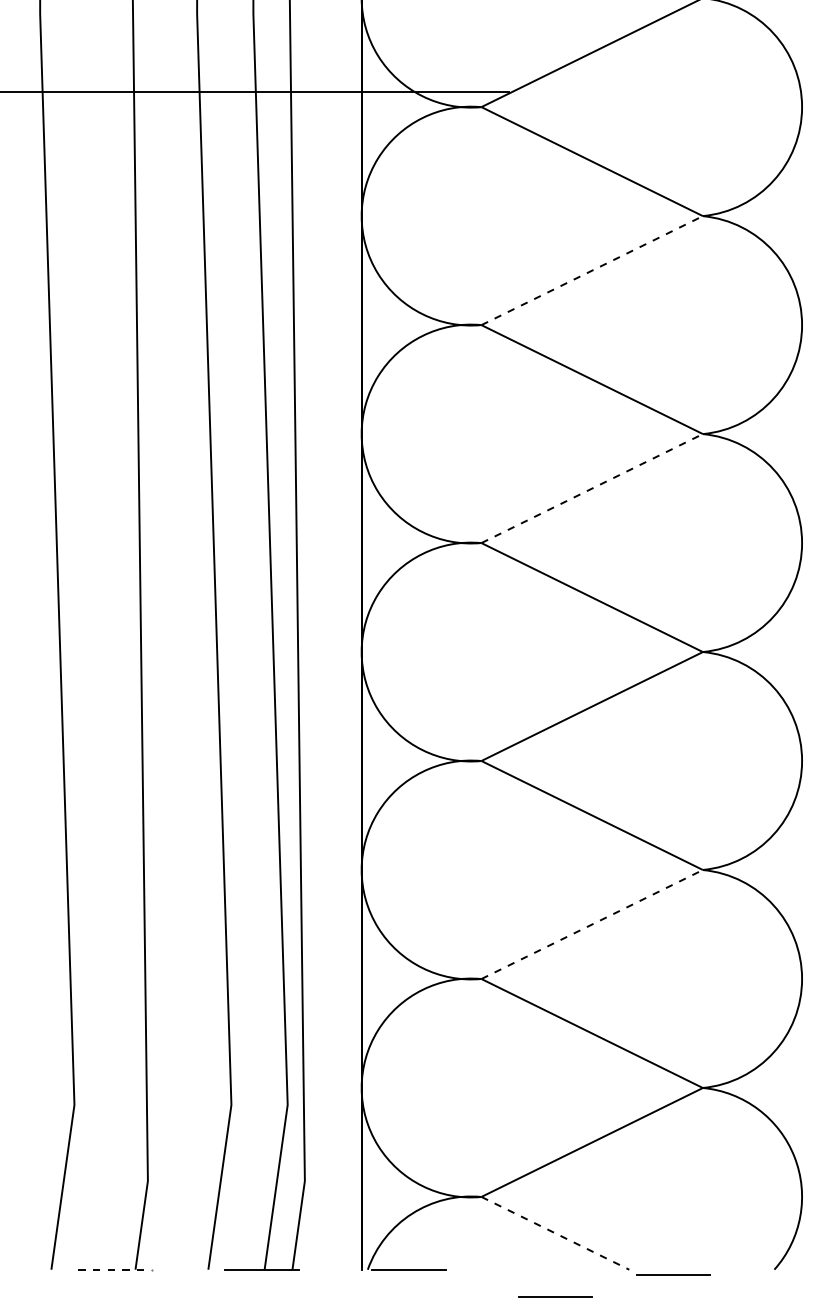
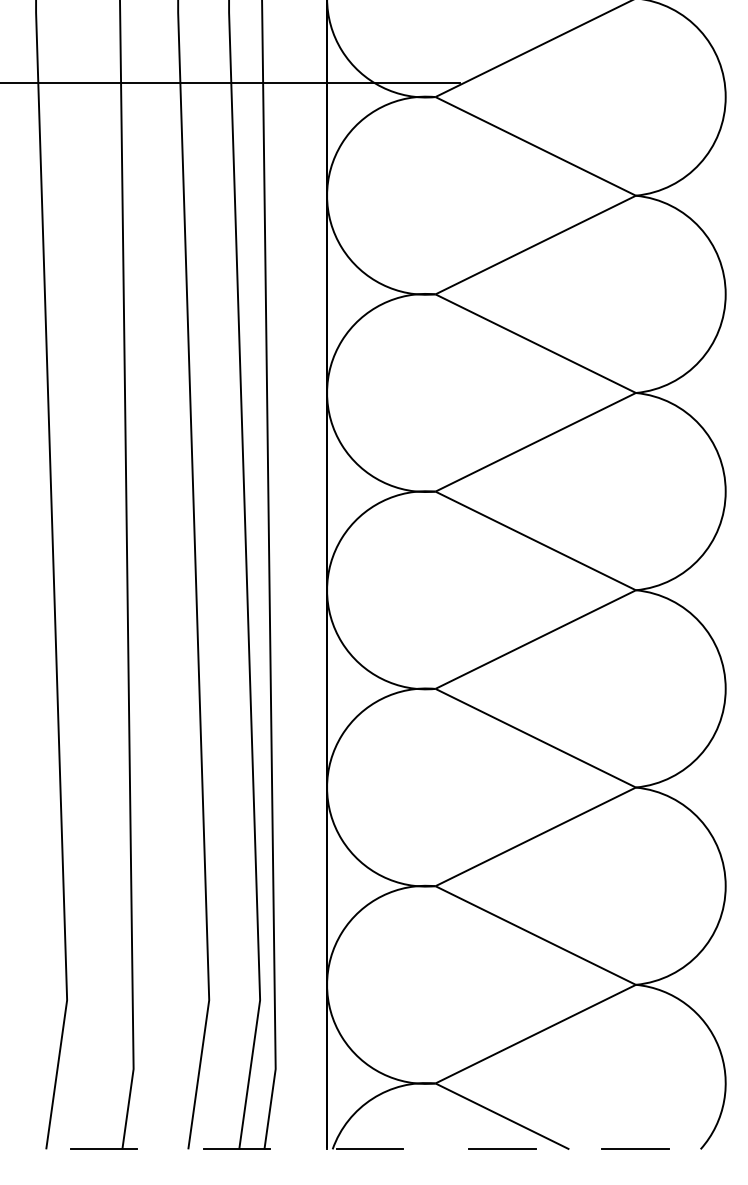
line: (592, 270) -> (536, 244), dashed -> solid
line: (592, 488) -> (536, 442), dashed -> solid
line: (592, 924) -> (536, 836), dashed -> solid
line: (555, 1233) -> (502, 1116), dashed -> solid
line: (115, 1269) -> (104, 1149), dashed -> solid
line: (673, 1274) -> (635, 1149), moved
line: (555, 1296) -> (502, 1149), moved

